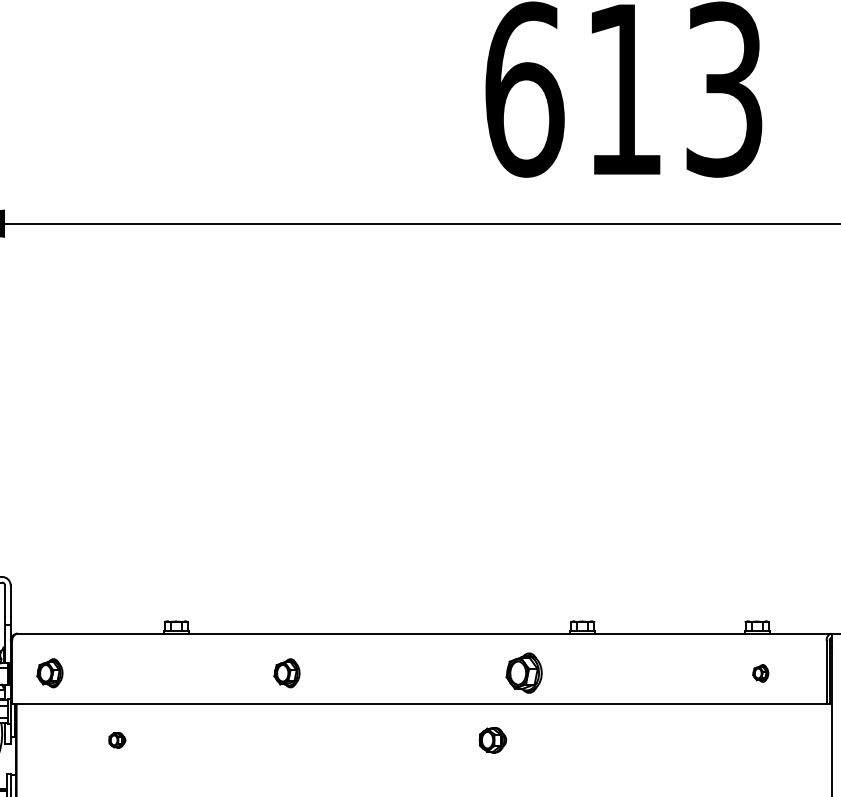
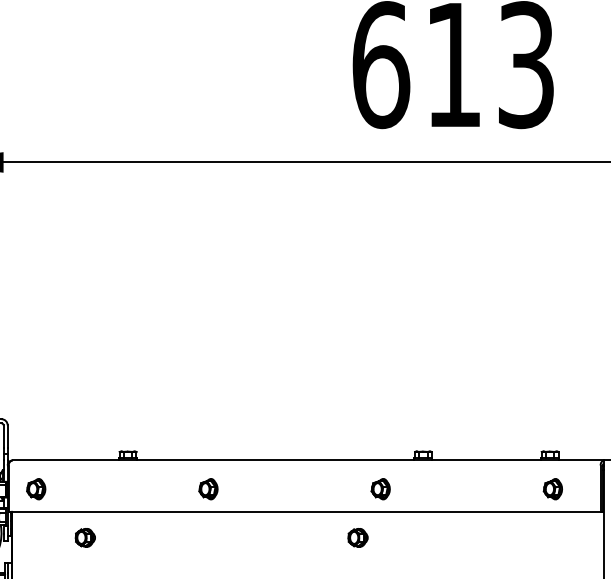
part: (523, 673) -> (380, 489), size x0.71
part: (760, 673) -> (552, 489), size x1.67
part: (116, 739) -> (84, 537), size x1.67

